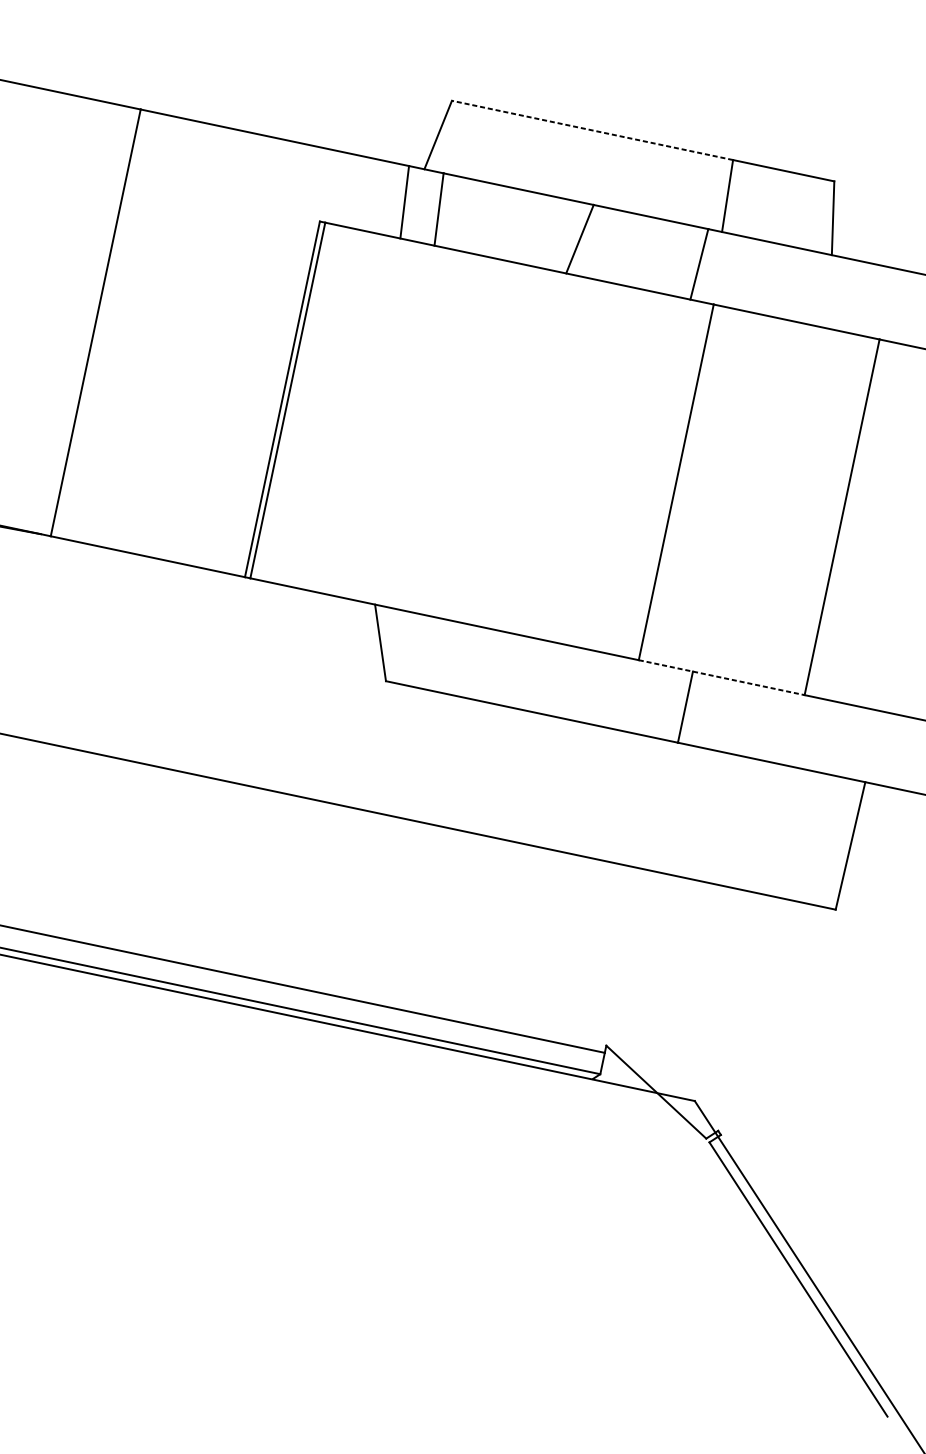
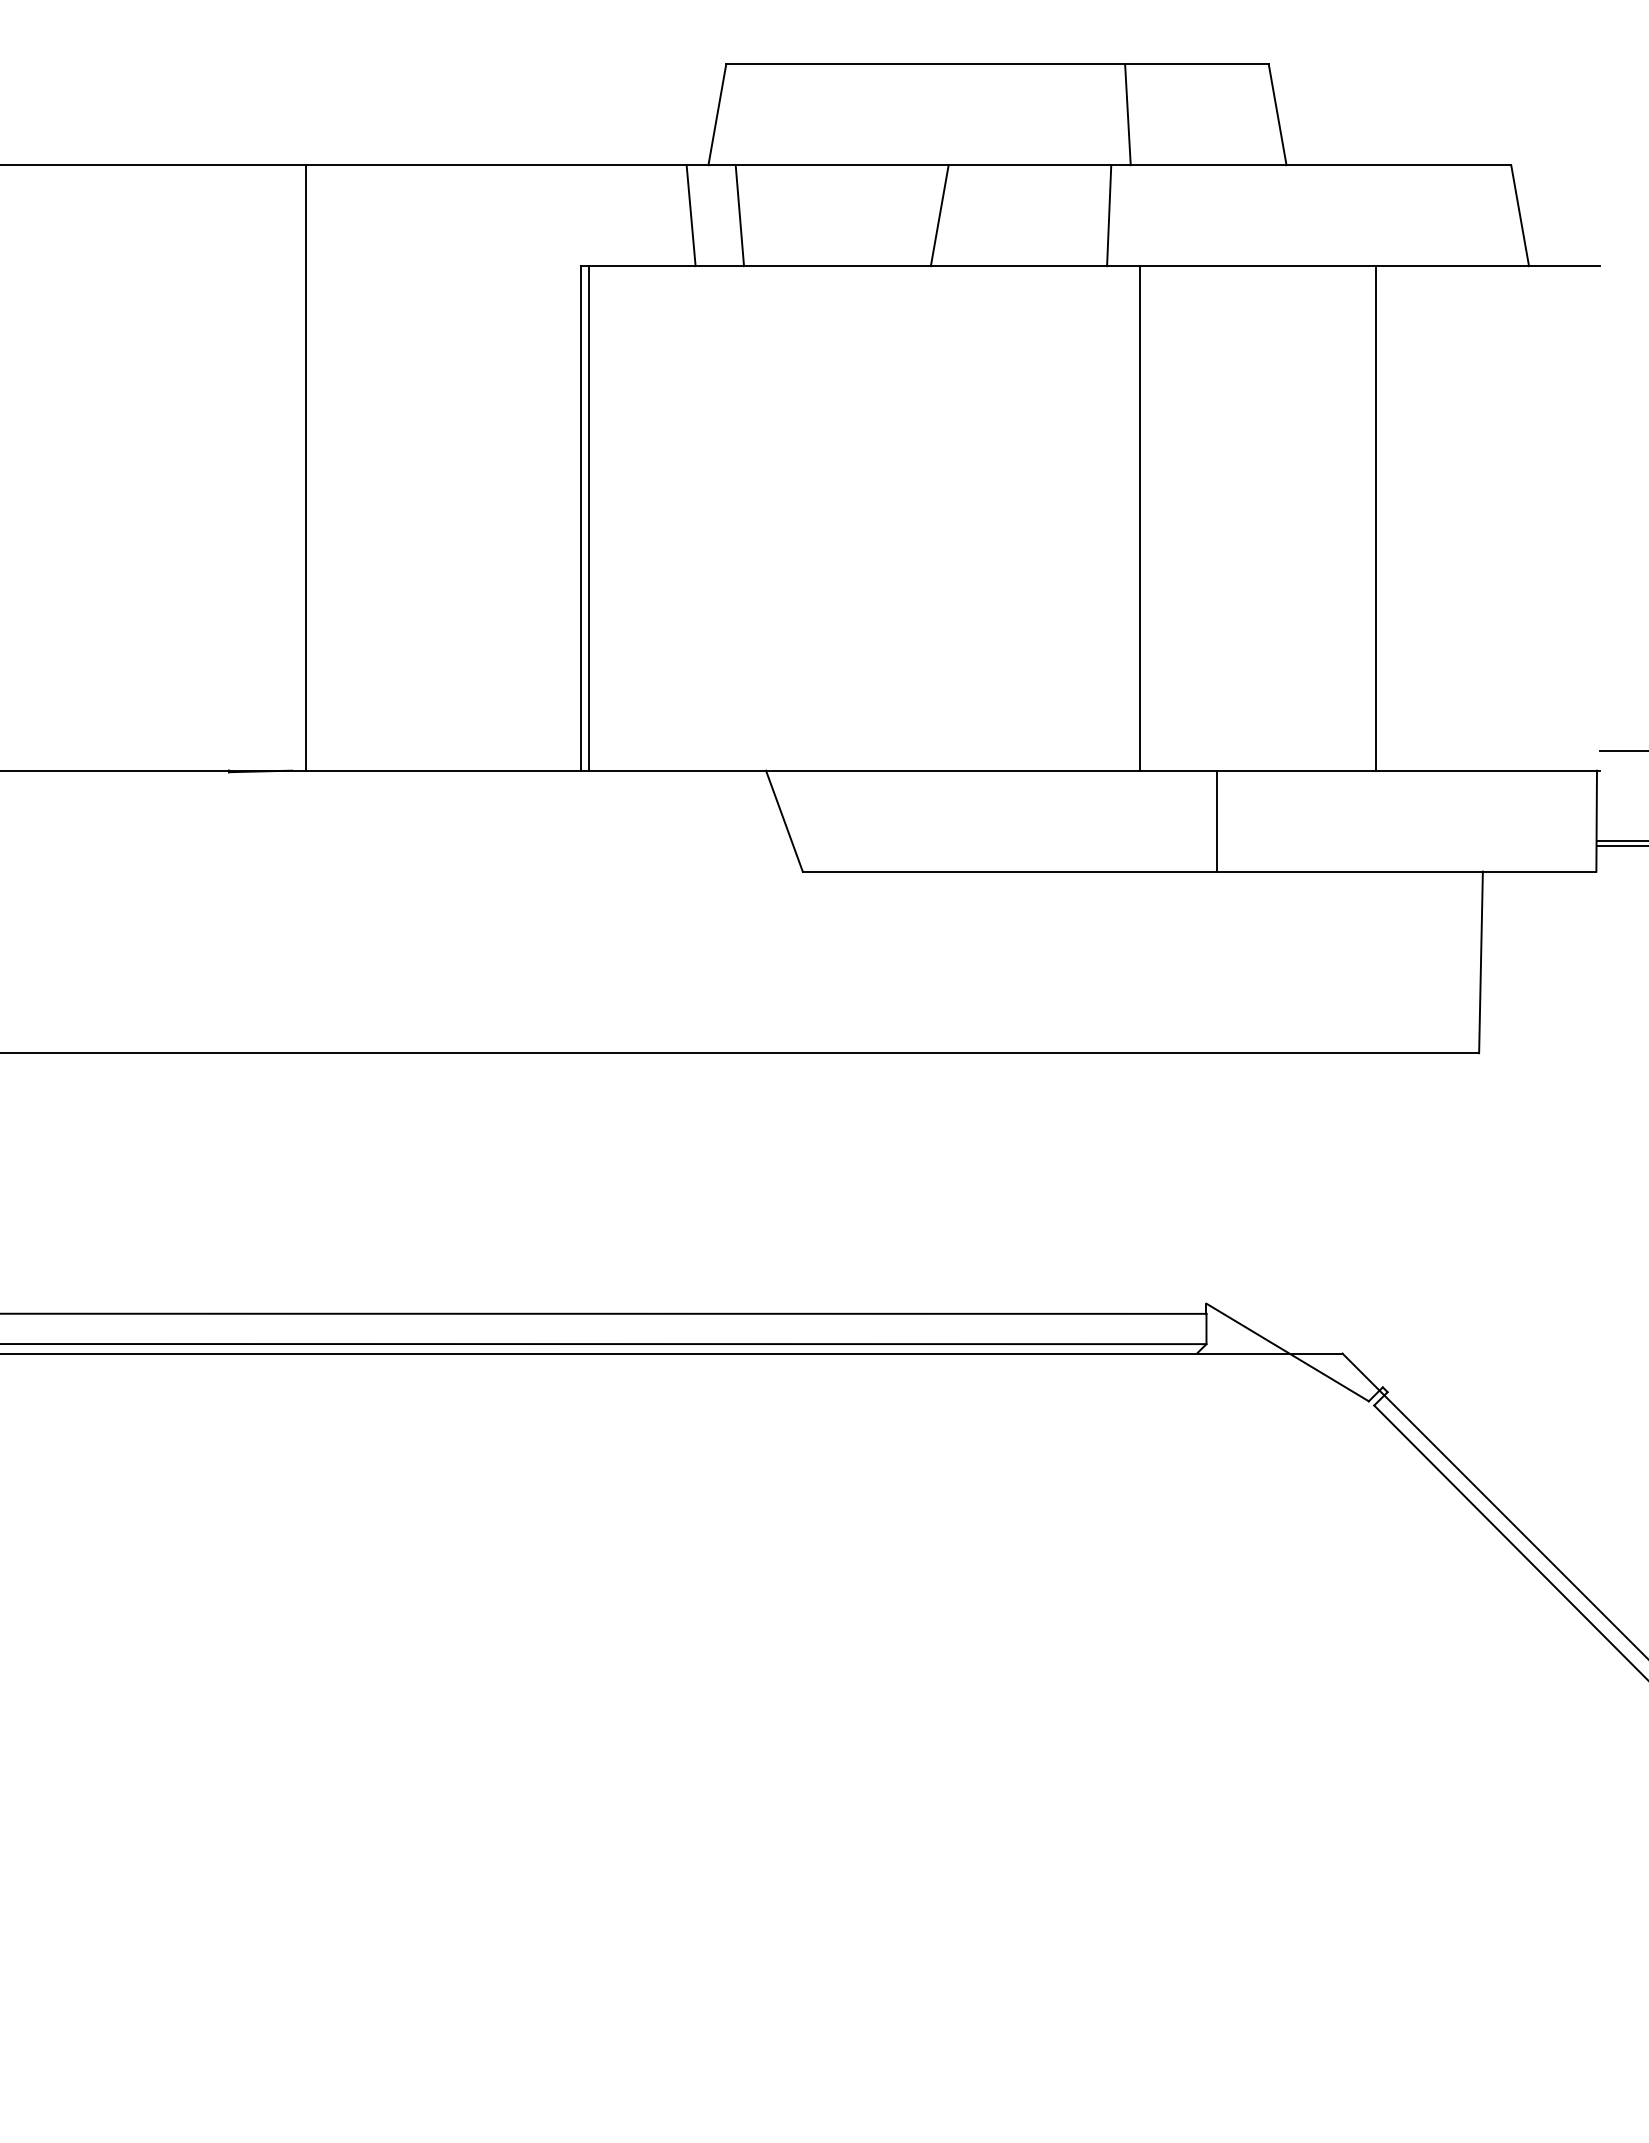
line: (592, 130) -> (925, 64), dashed -> solid
line: (721, 677) -> (1257, 770), dashed -> solid

